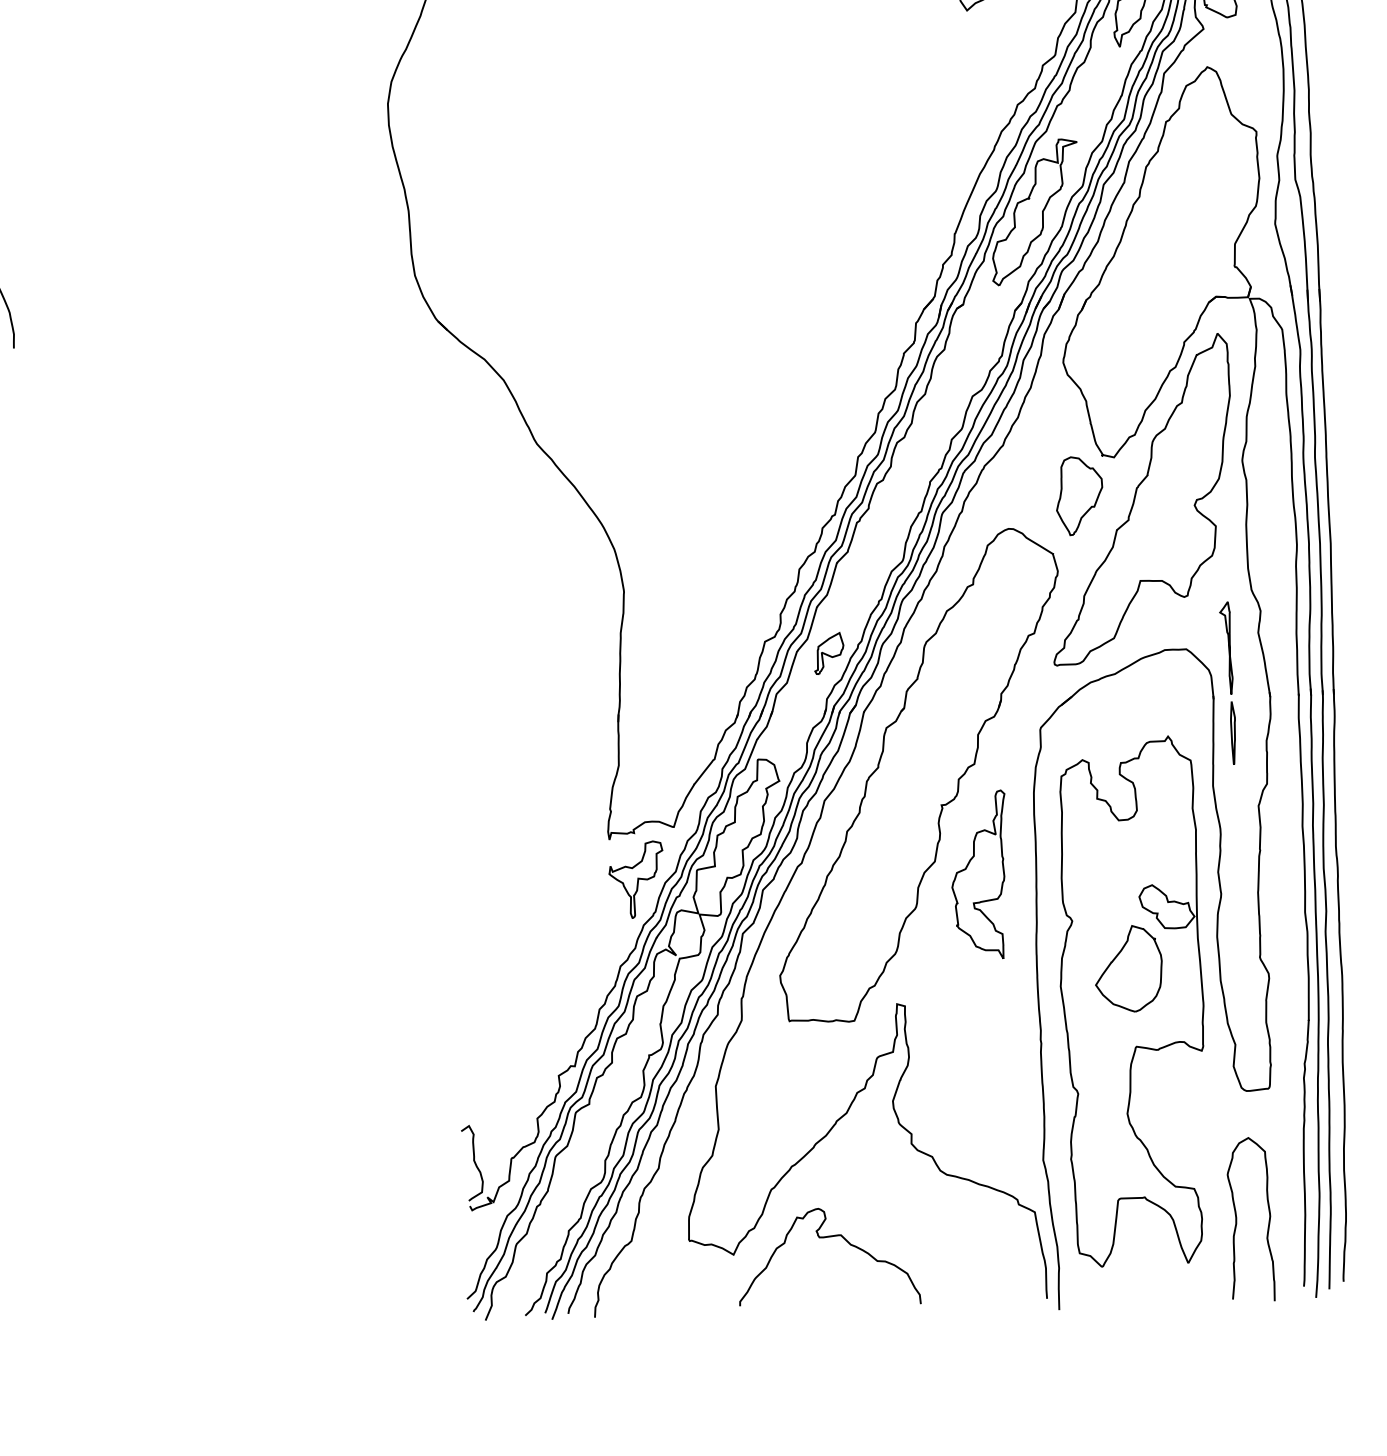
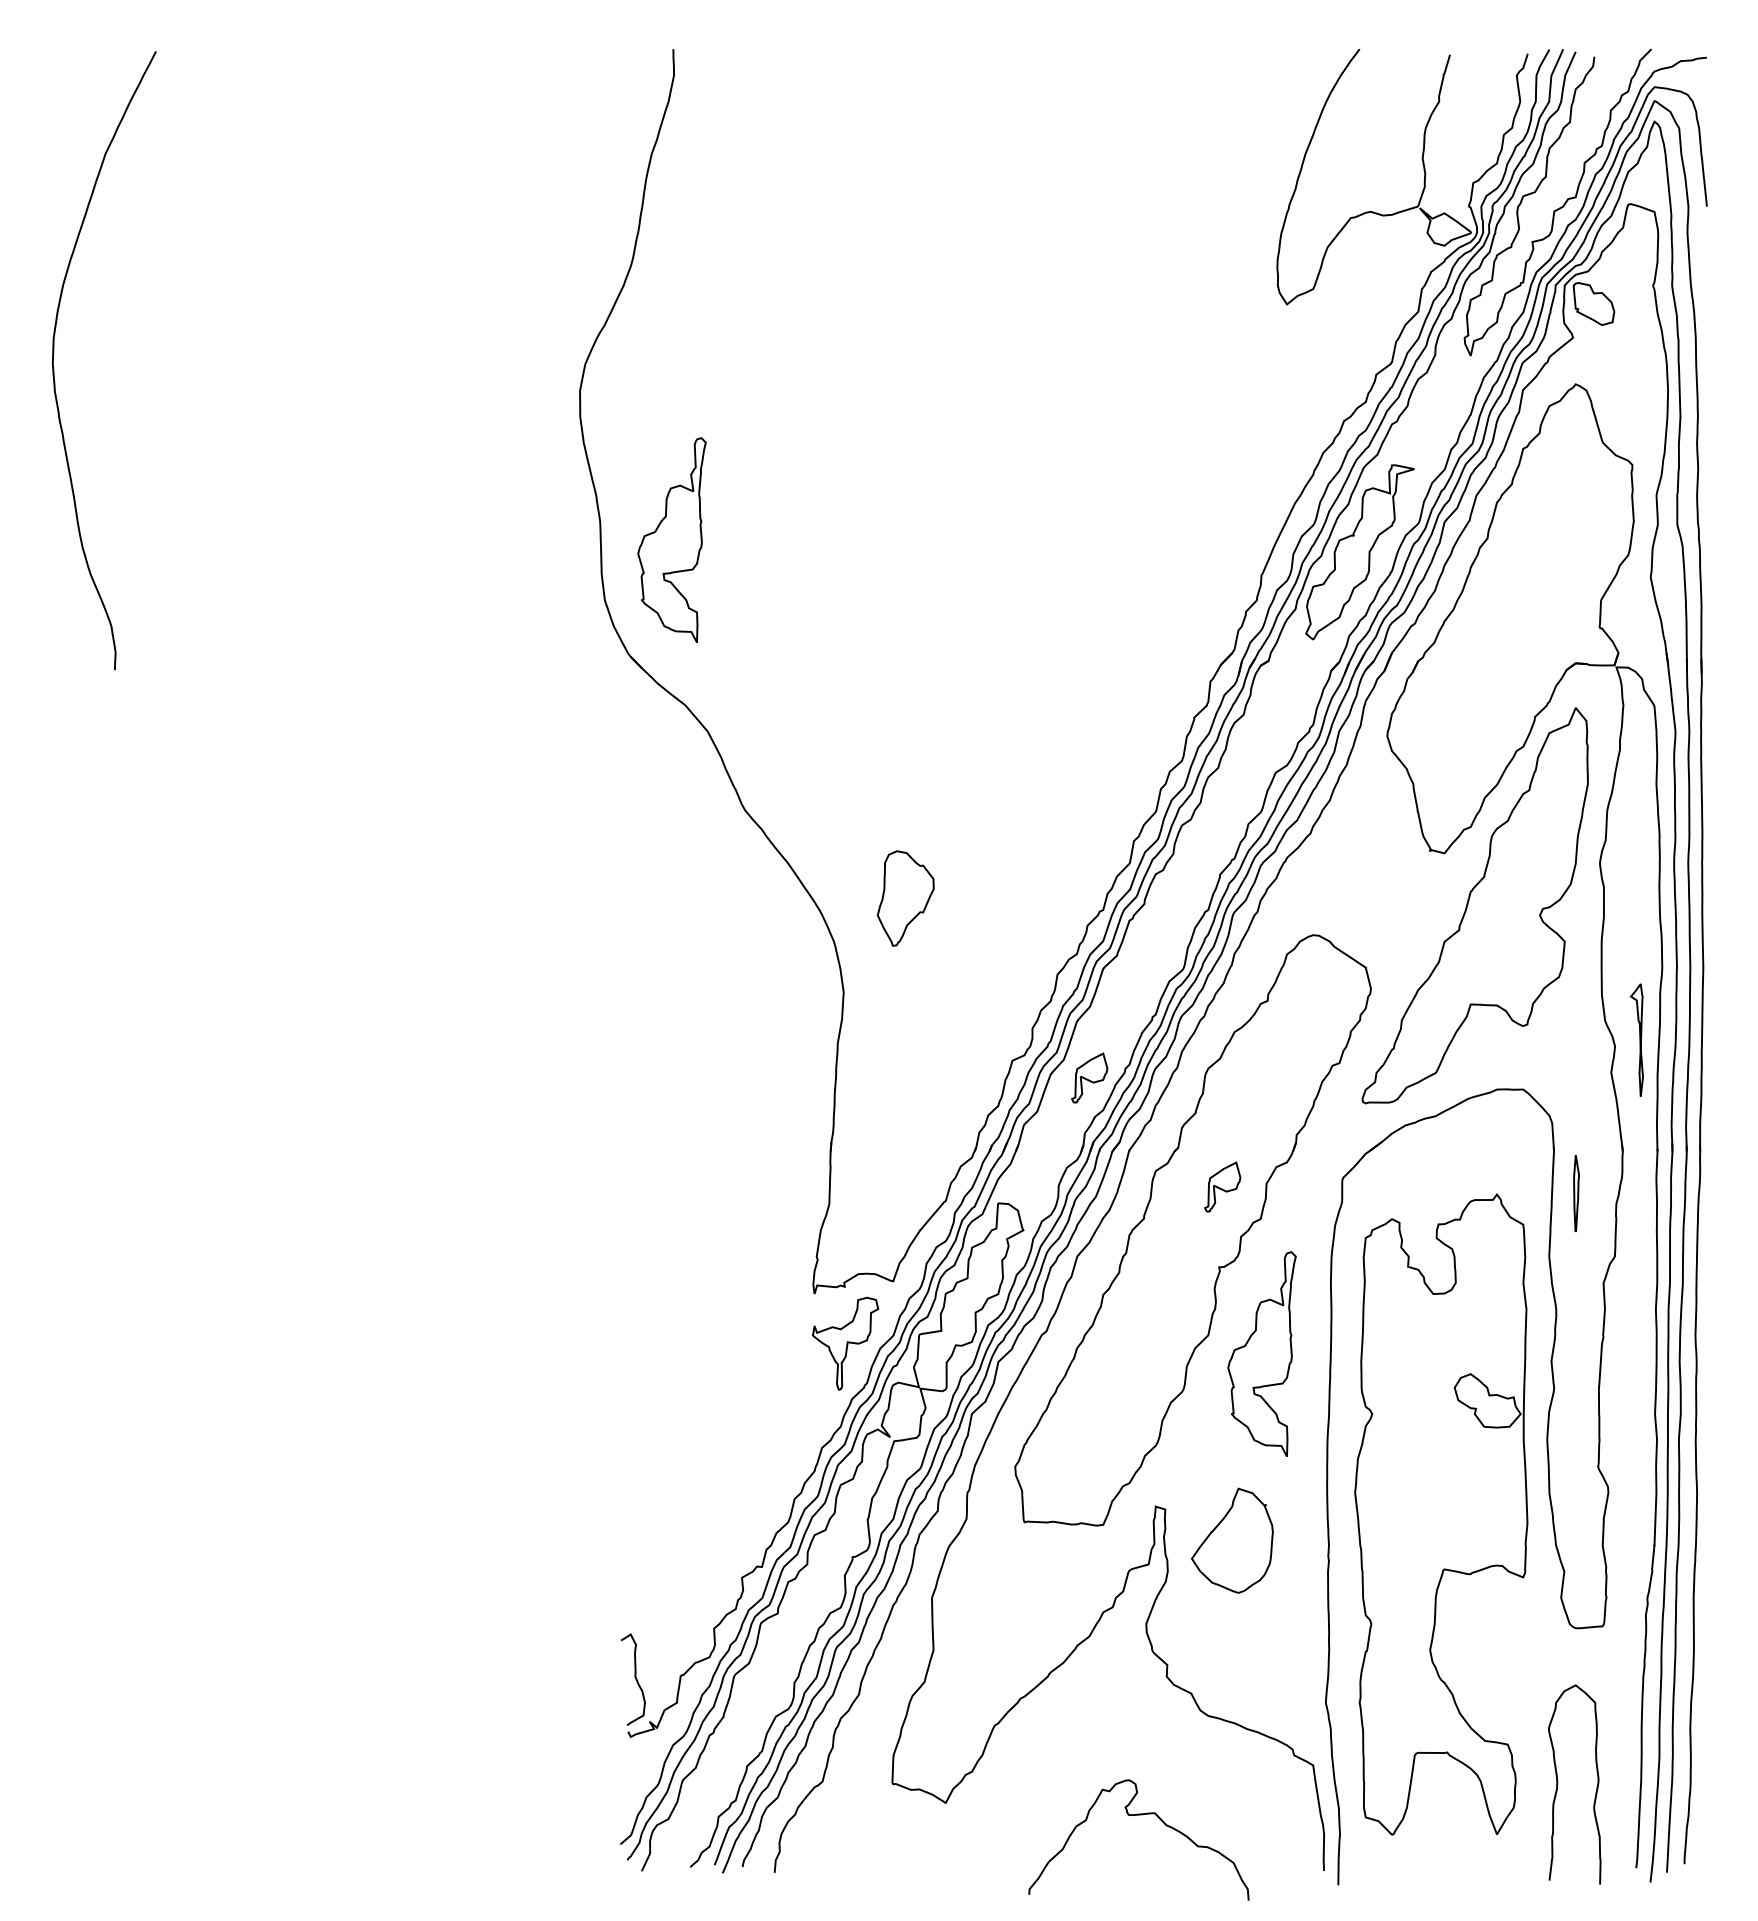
part: (467, 223) -> (671, 539), added
part: (1079, 495) -> (905, 898), moved
part: (1226, 647) -> (1636, 1039), moved
part: (941, 738) -> (1222, 1186), added
part: (1128, 968) -> (1232, 1540), moved
curve: (827, 1237) -> (1138, 1815), moved

